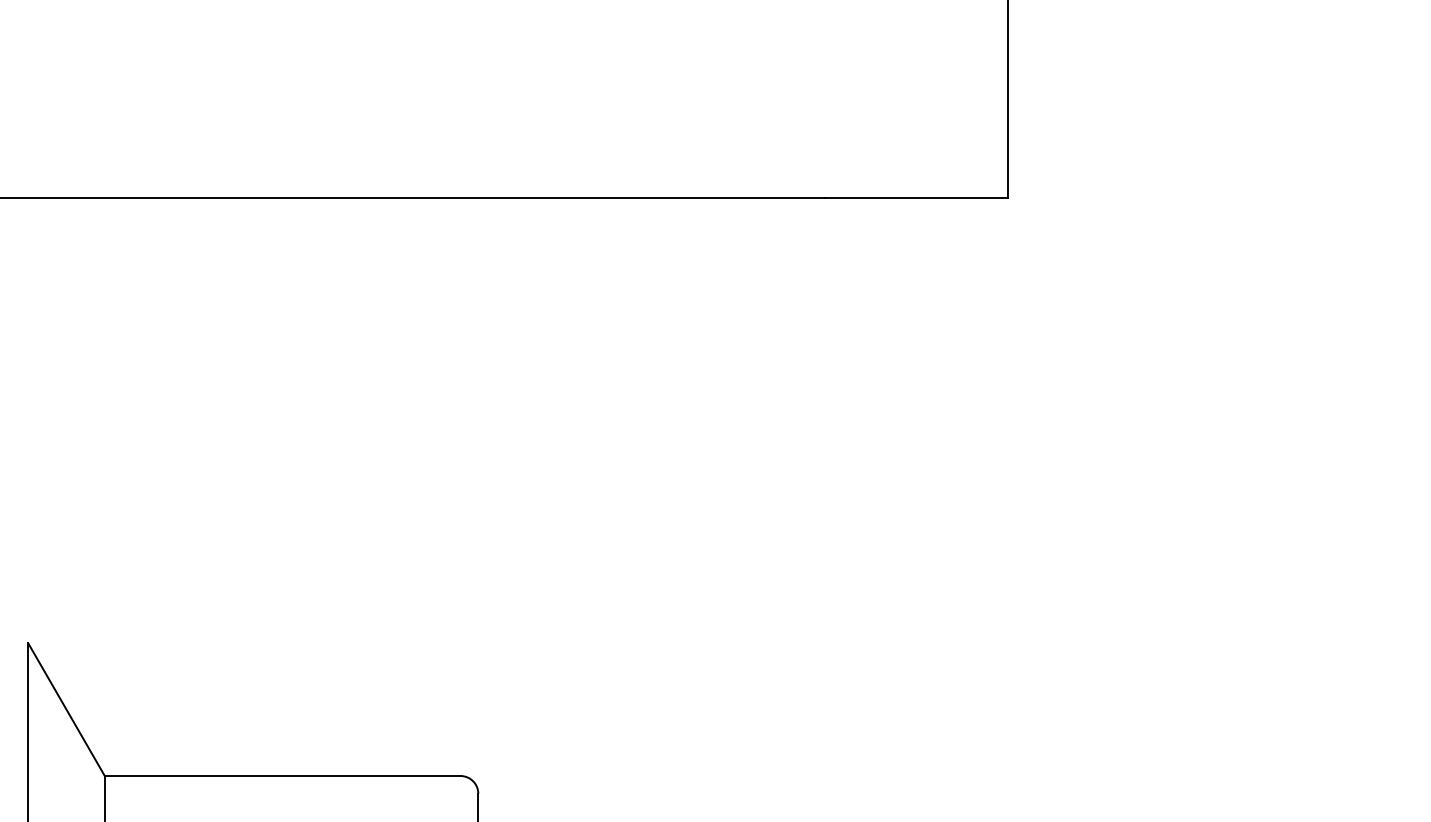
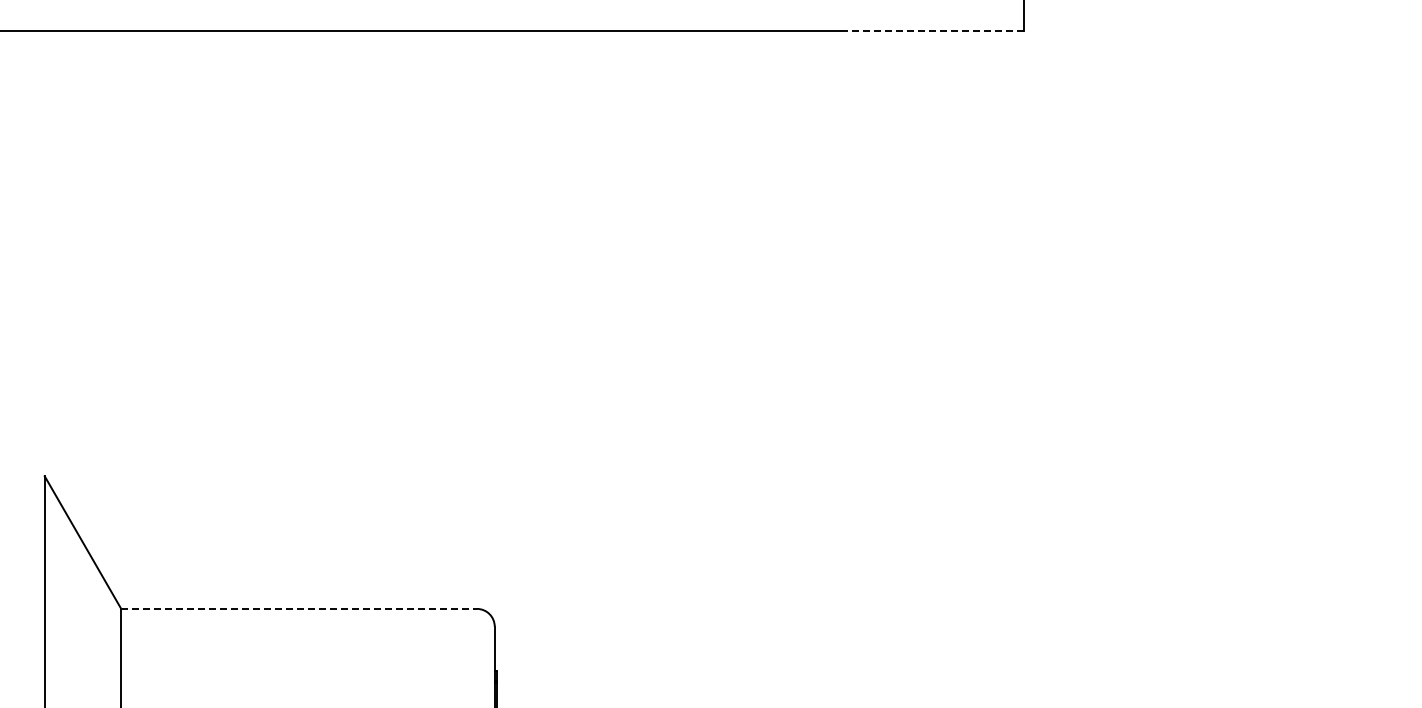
line: (915, 198) -> (931, 31), solid -> dashed
line: (282, 776) -> (298, 609), solid -> dashed

